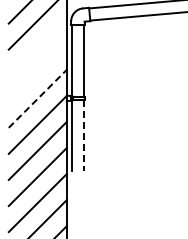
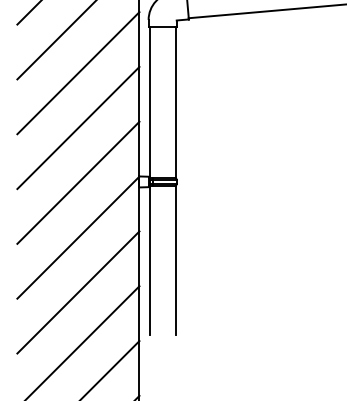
line: (37, 46) -> (77, 72), added
line: (37, 72) -> (77, 127), added
line: (38, 98) -> (79, 182), dashed -> solid
line: (83, 136) -> (174, 262), dashed -> solid

